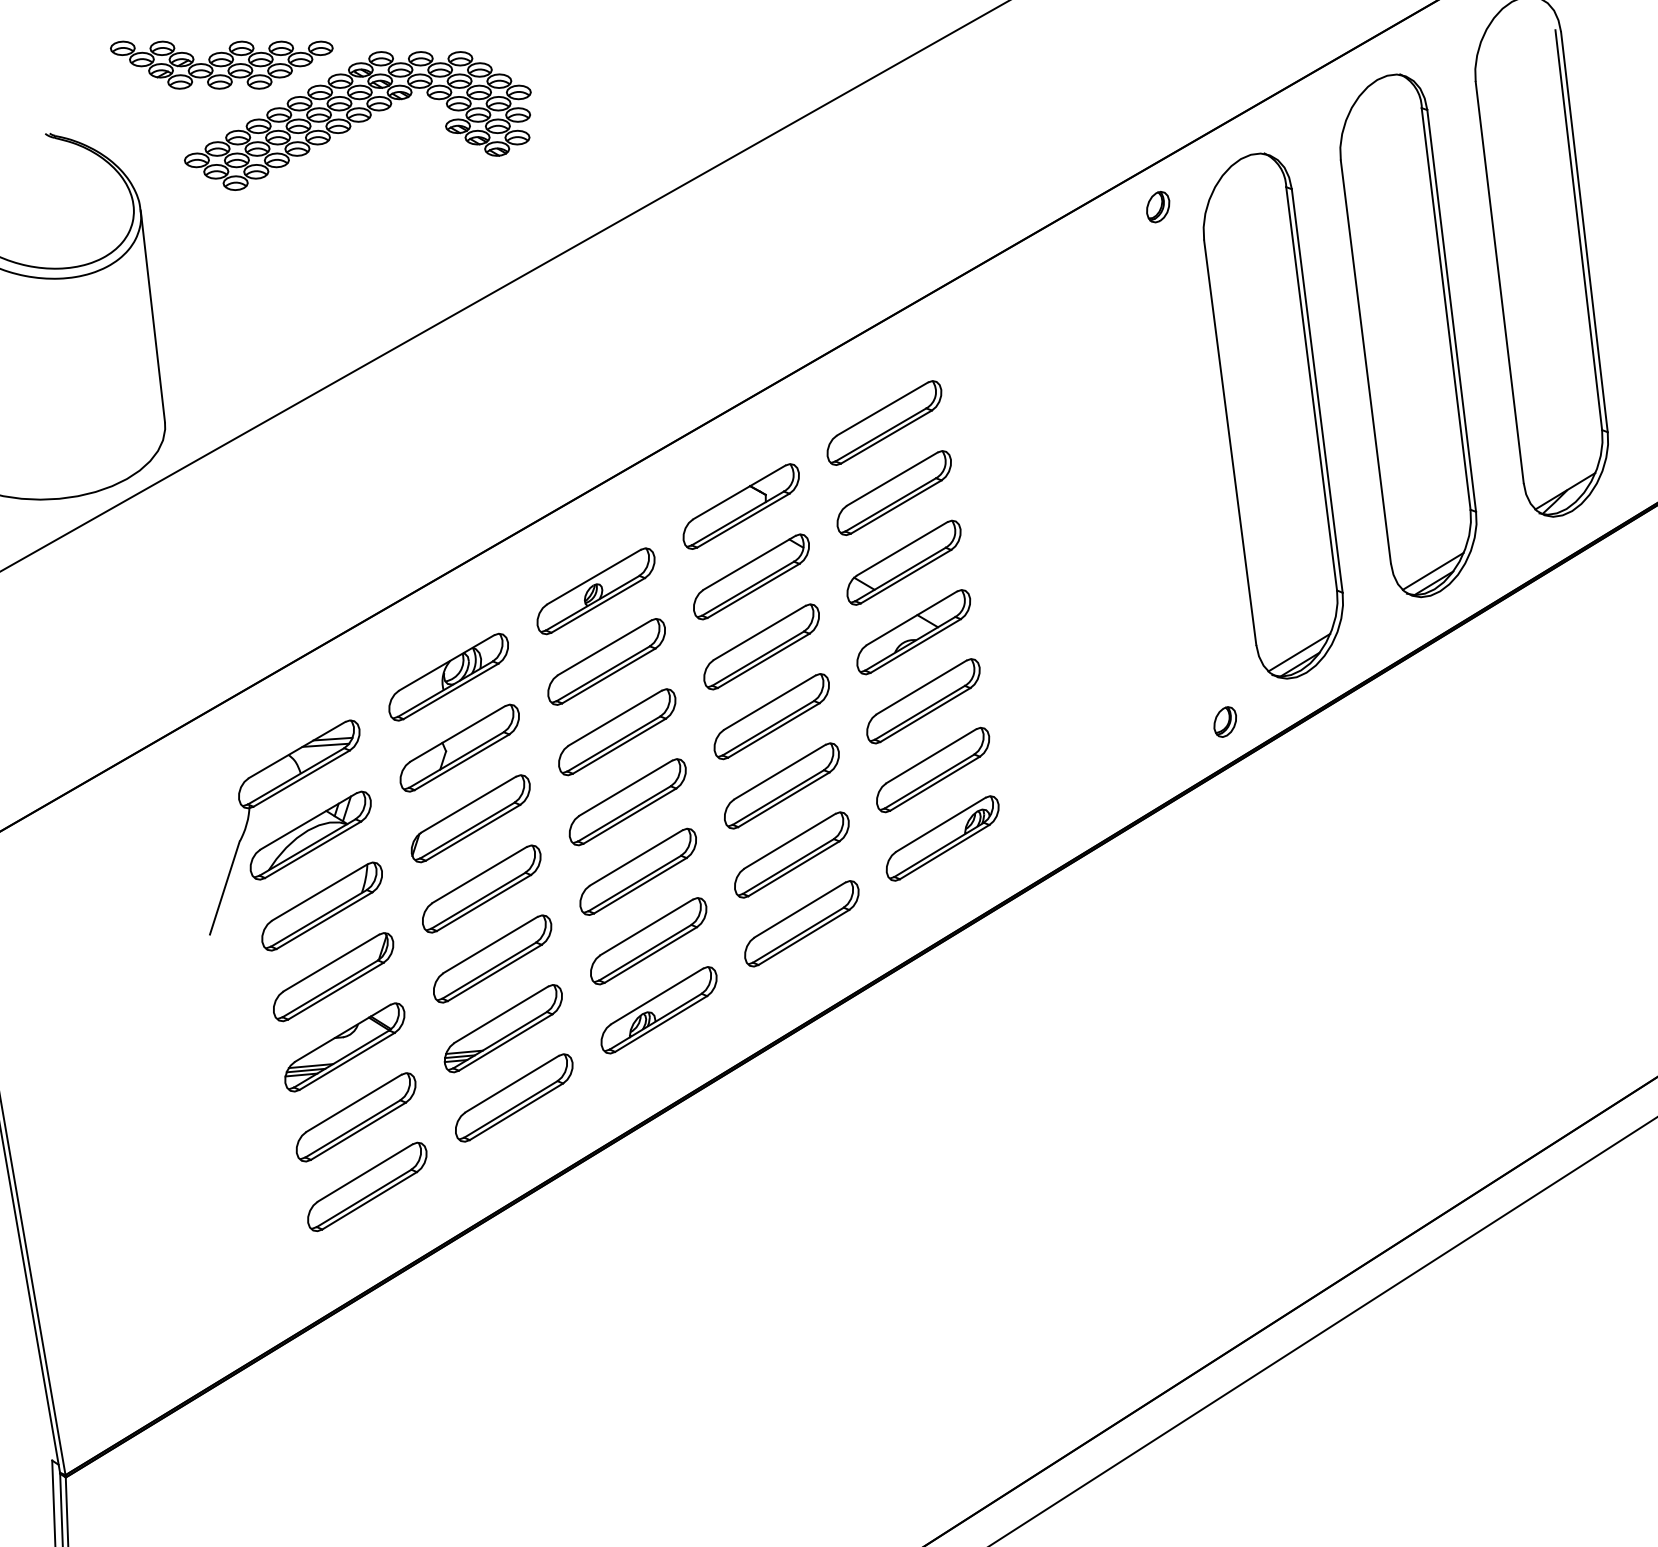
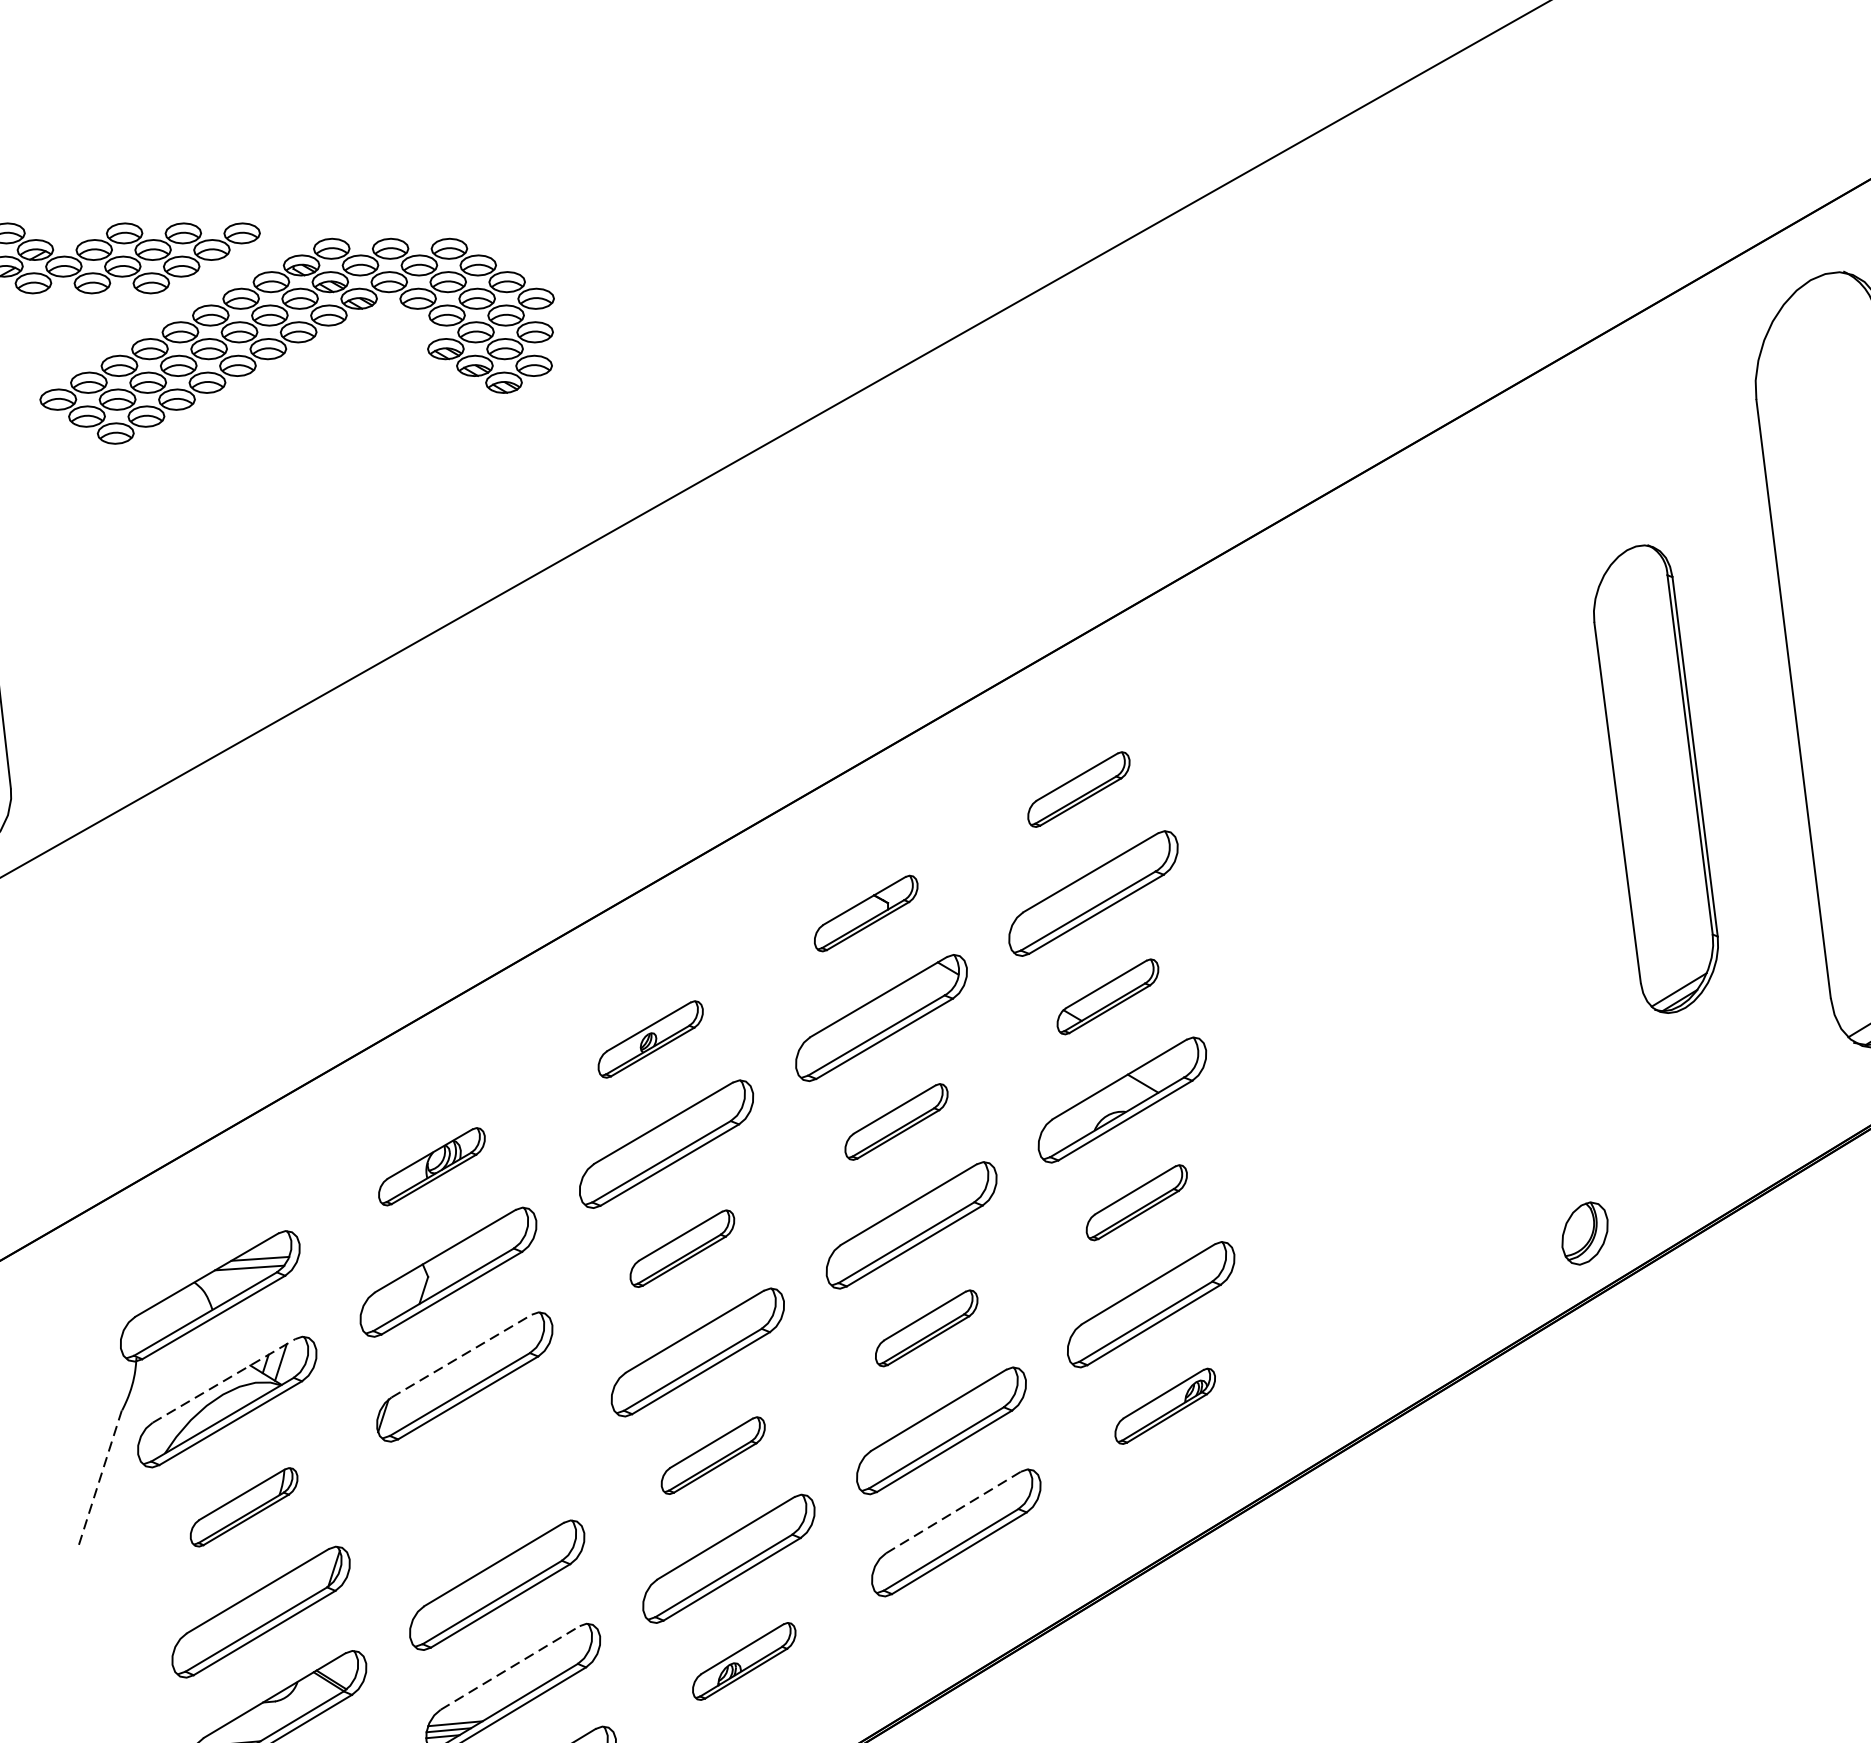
part: (1158, 207) -> (1485, 469), removed
part: (1272, 415) -> (1654, 778), size x0.6
part: (884, 422) -> (1078, 788), size x0.6
part: (740, 506) -> (865, 913), size x0.6
part: (903, 562) -> (1107, 996), size x0.6
part: (595, 591) -> (649, 1039), size x0.6
part: (761, 646) -> (896, 1121), size x0.6
part: (448, 676) -> (431, 1165), size x0.6
part: (923, 701) -> (1136, 1202), size x0.6
part: (1224, 721) -> (1583, 1232), size x1.4
part: (617, 732) -> (682, 1248), size x0.6
part: (781, 785) -> (926, 1327), size x0.6
line: (468, 804) -> (461, 1355), solid -> dashed
line: (308, 821) -> (223, 1381), solid -> dashed
part: (942, 838) -> (1165, 1406), size x0.6
part: (637, 871) -> (712, 1455), size x0.6
line: (224, 887) -> (99, 1479), solid -> dashed
part: (481, 888) -> (480, 1480), removed
part: (321, 906) -> (243, 1507), size x0.6
line: (800, 909) -> (954, 1511), solid -> dashed
part: (658, 1010) -> (743, 1661), size x0.6
line: (501, 1014) -> (510, 1667), solid -> dashed

